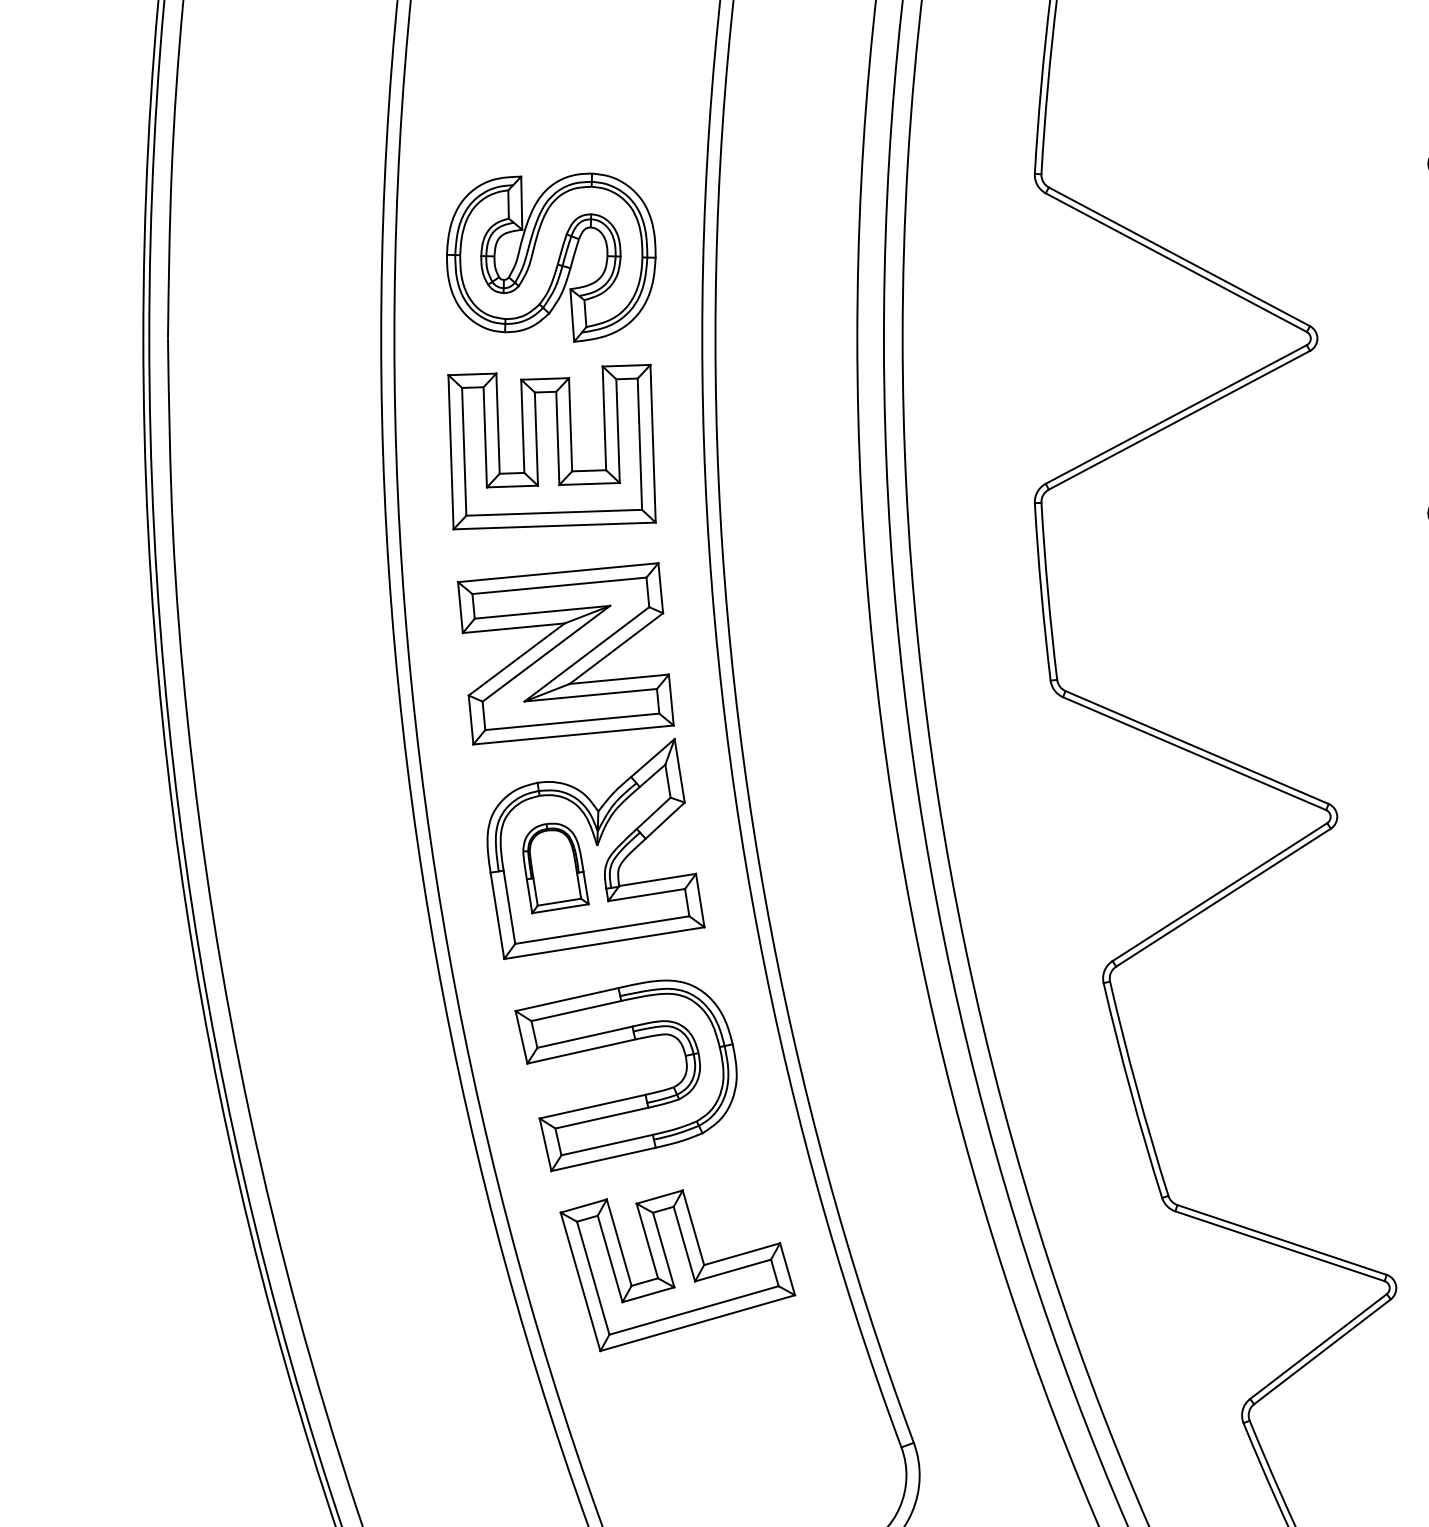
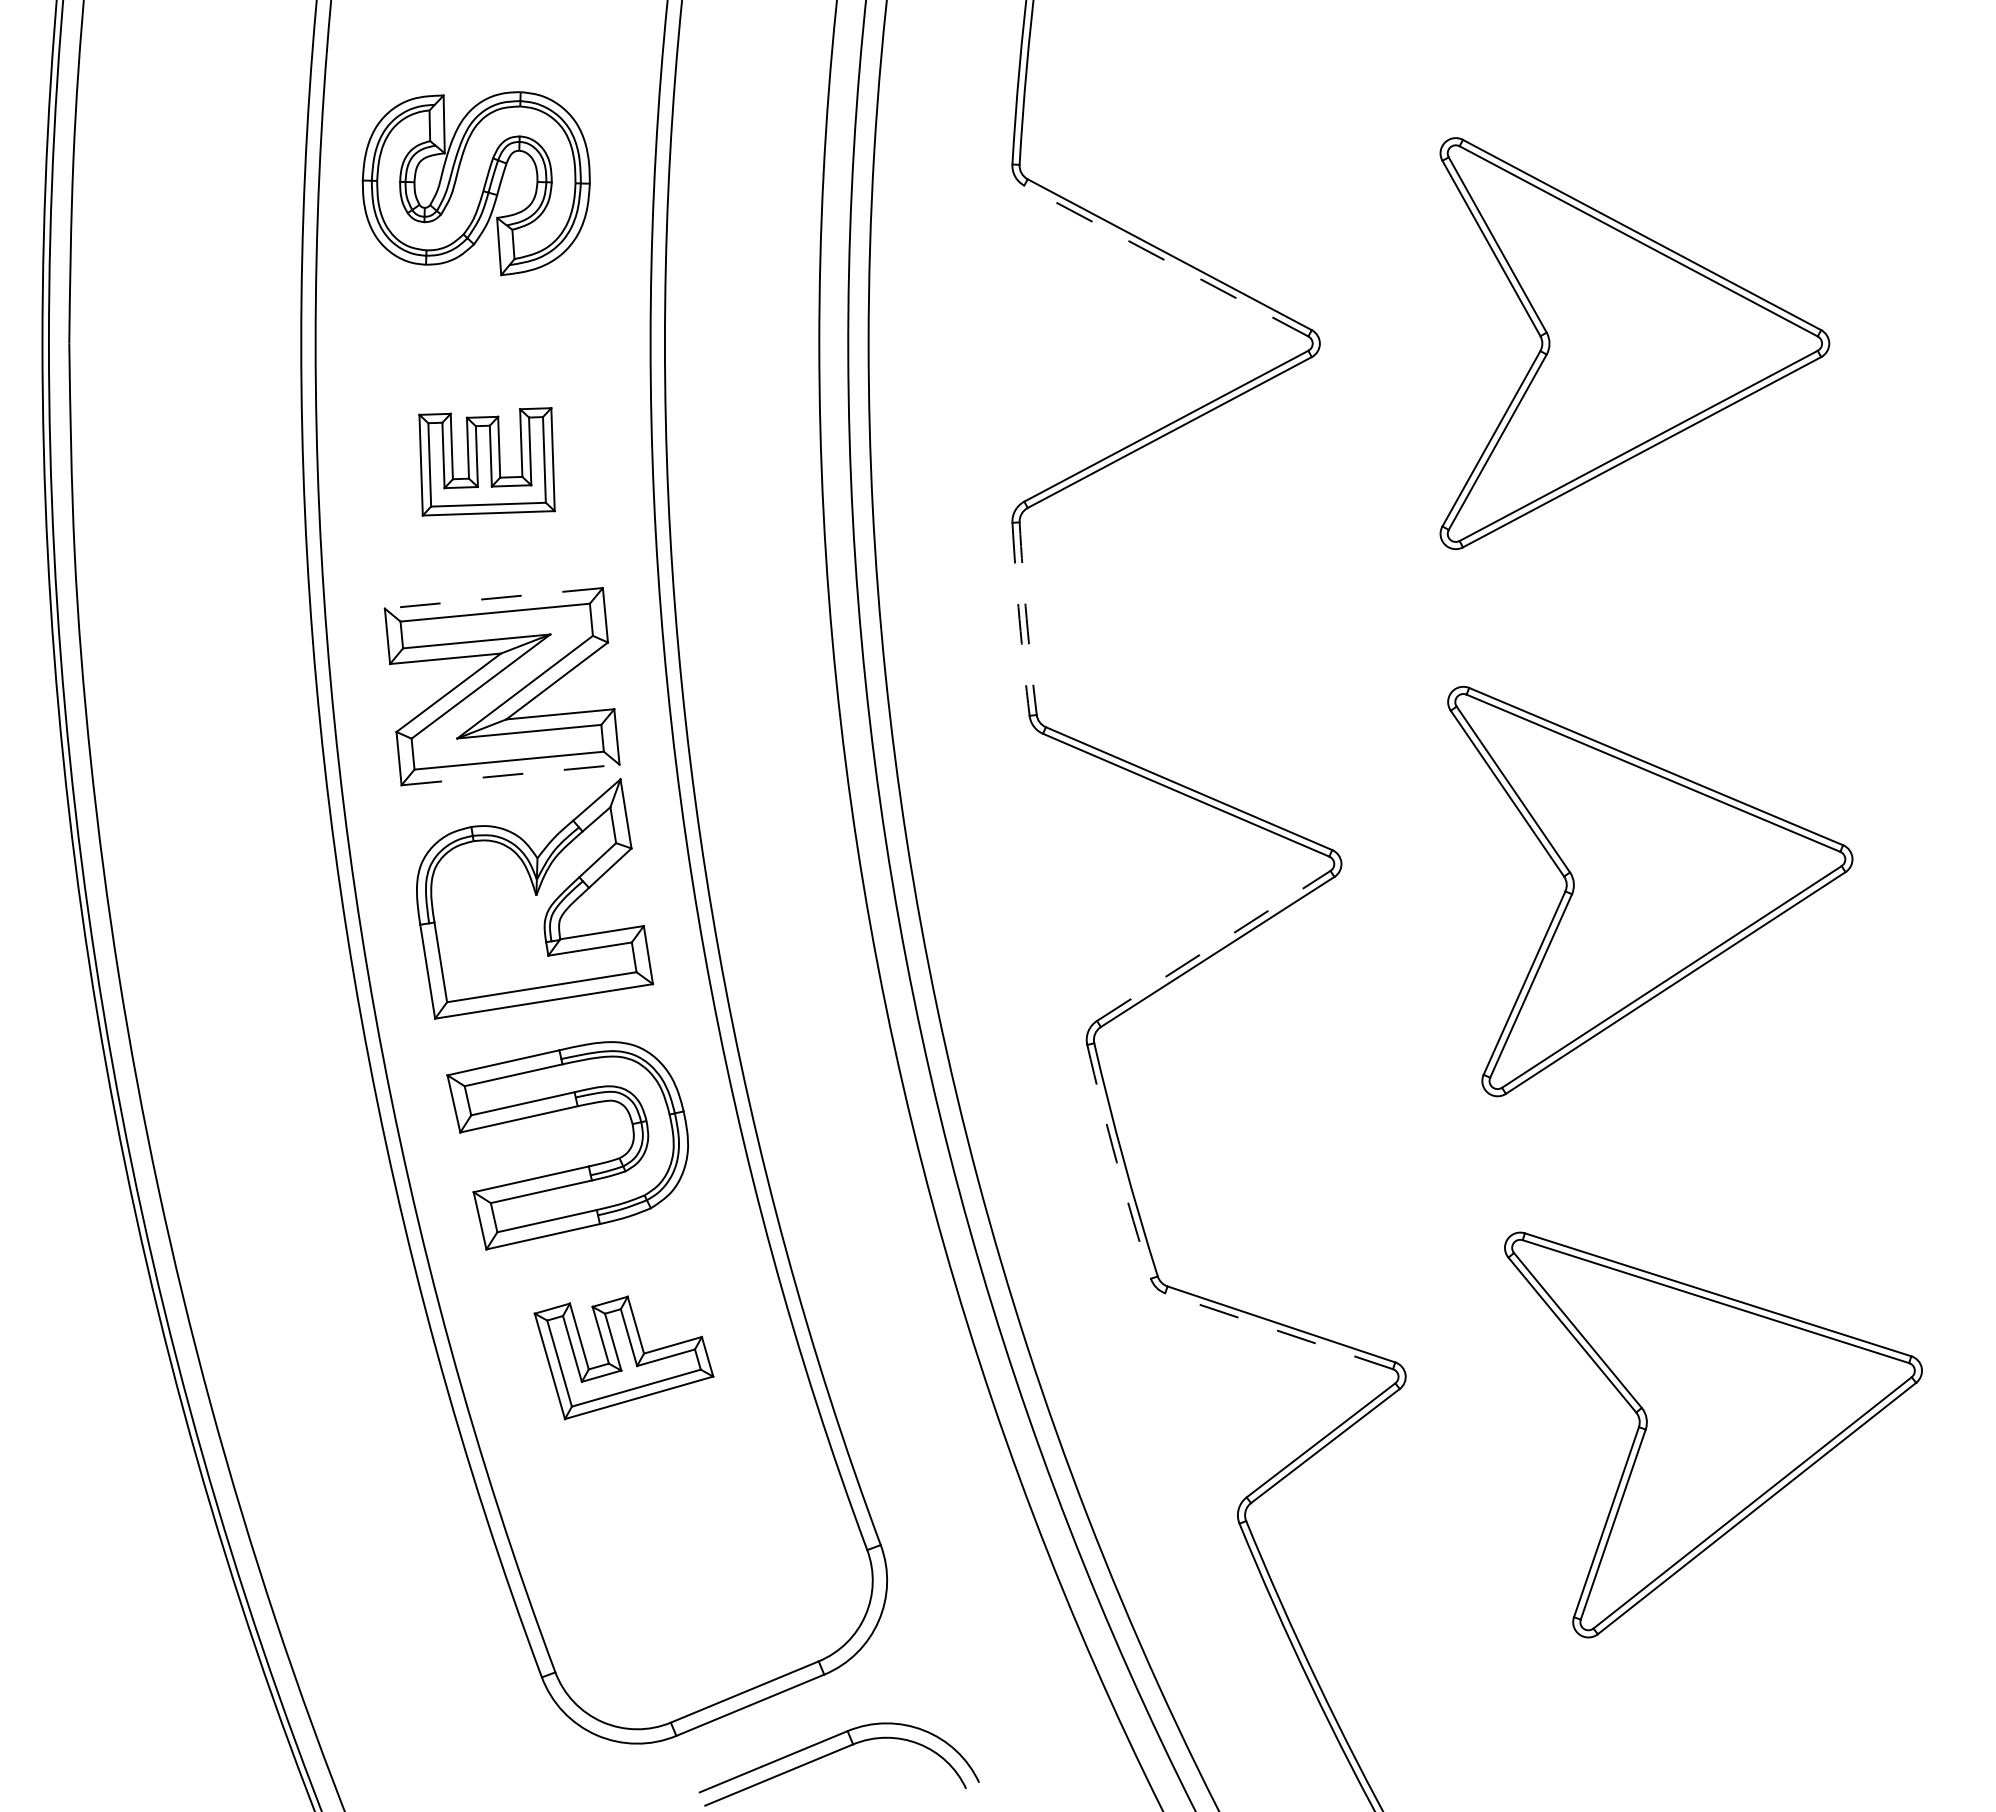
part: (550, 257) -> (475, 183), moved
line: (1176, 263) -> (1166, 261), solid -> dashed
part: (551, 446) -> (486, 461), size x0.6
line: (557, 572) -> (493, 598), solid -> dashed
arc: (1047, 591) -> (1026, 618), solid -> dashed
arc: (1041, 592) -> (1019, 619), solid -> dashed
line: (574, 734) -> (511, 774), solid -> dashed
part: (556, 867) -> (491, 919), removed
line: (1219, 891) -> (1213, 945), solid -> dashed
arc: (1130, 1091) -> (1116, 1162), solid -> dashed
line: (1279, 1246) -> (1278, 1331), solid -> dashed
part: (677, 1270) -> (623, 1357), size x0.7

